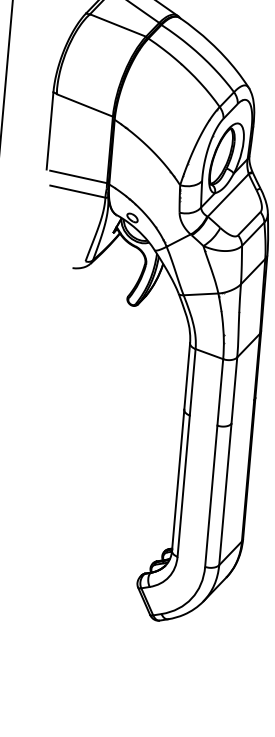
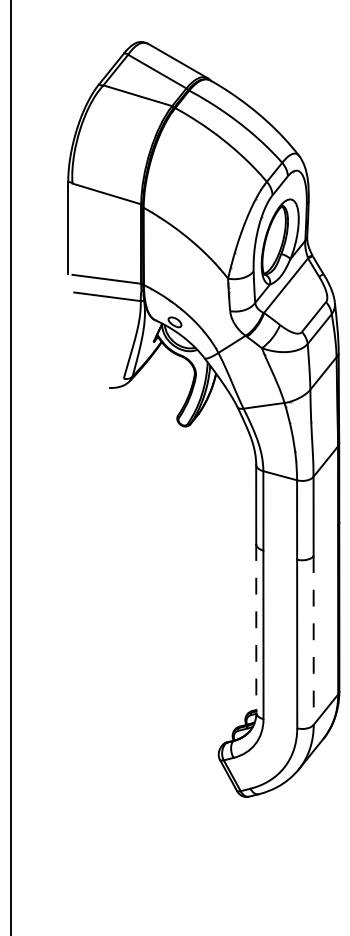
line: (178, 480) -> (256, 628), solid -> dashed
line: (225, 495) -> (313, 641), solid -> dashed

